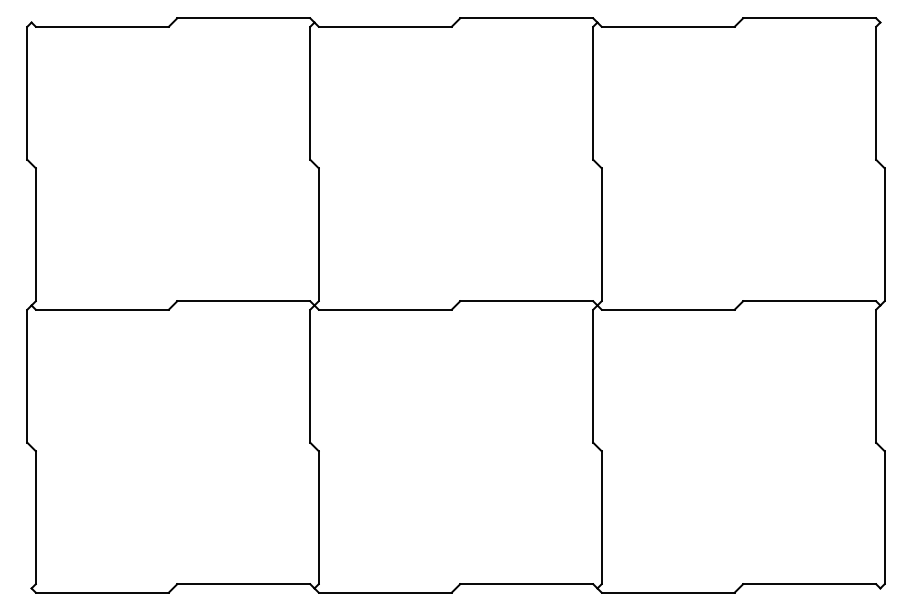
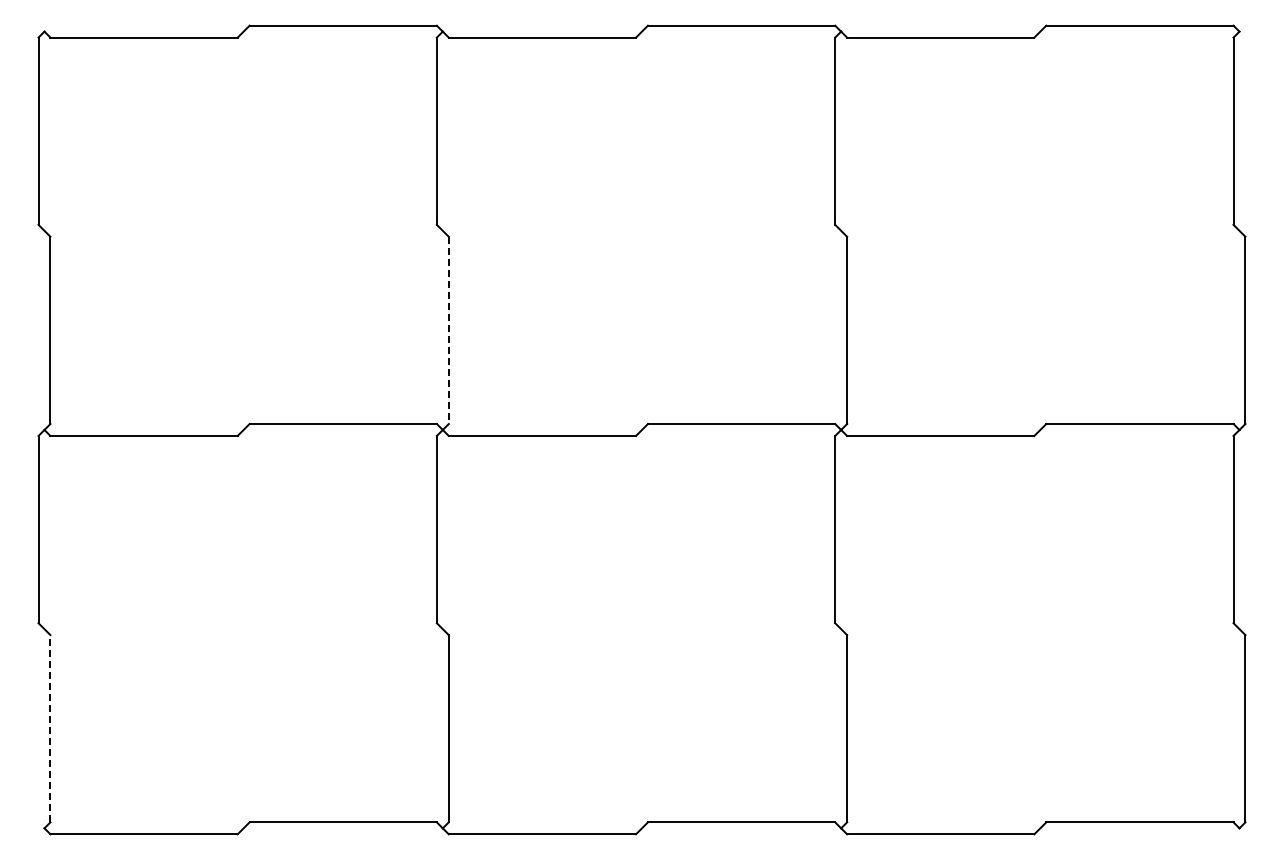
line: (318, 234) -> (448, 330), solid -> dashed
line: (35, 517) -> (50, 728), solid -> dashed

